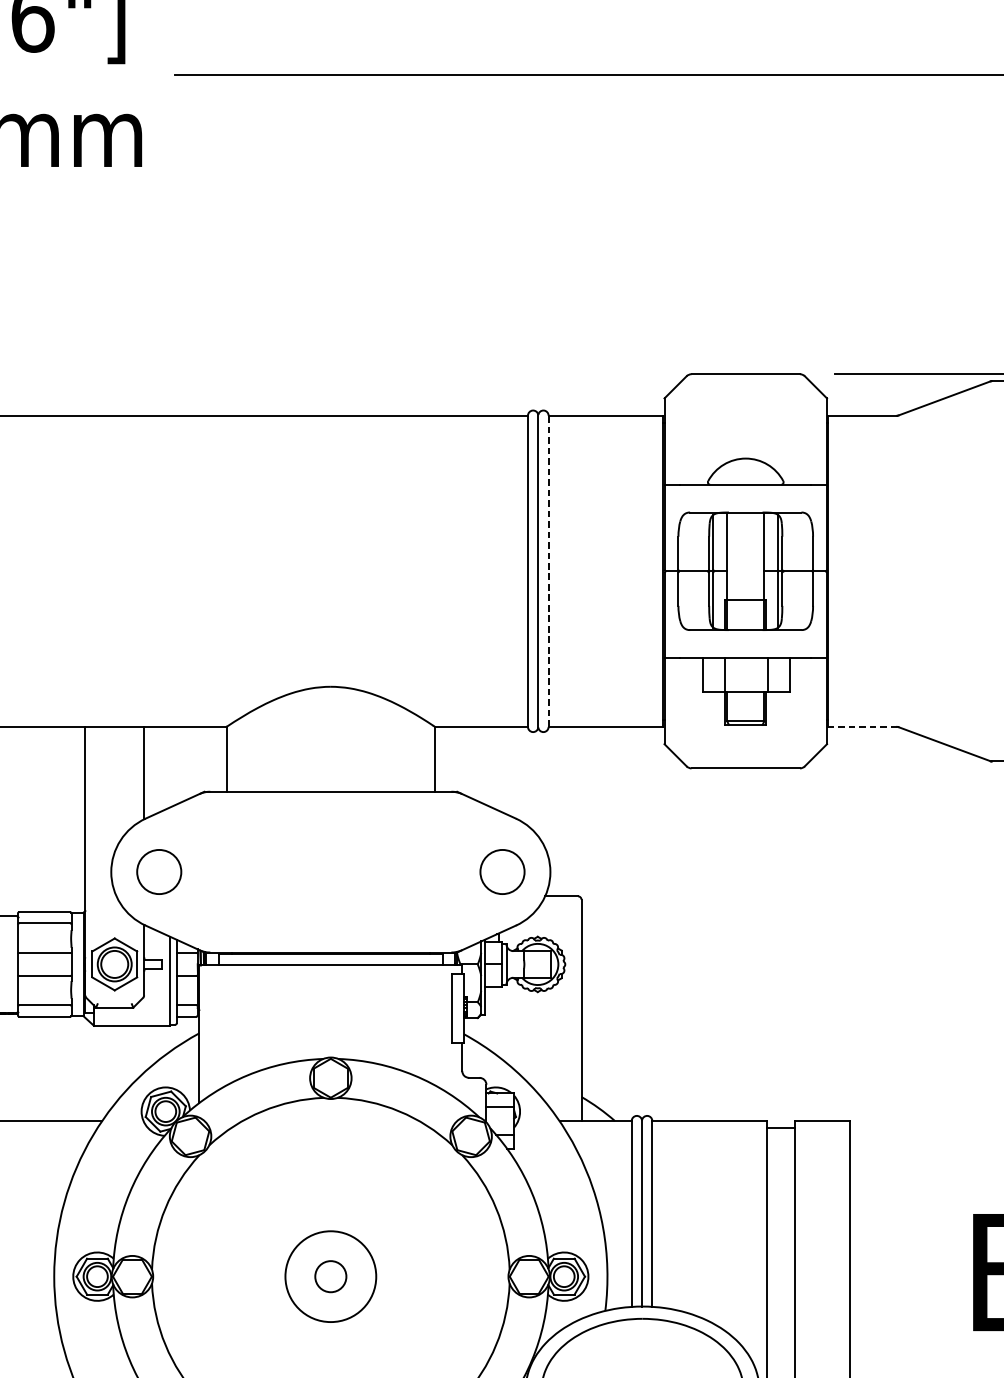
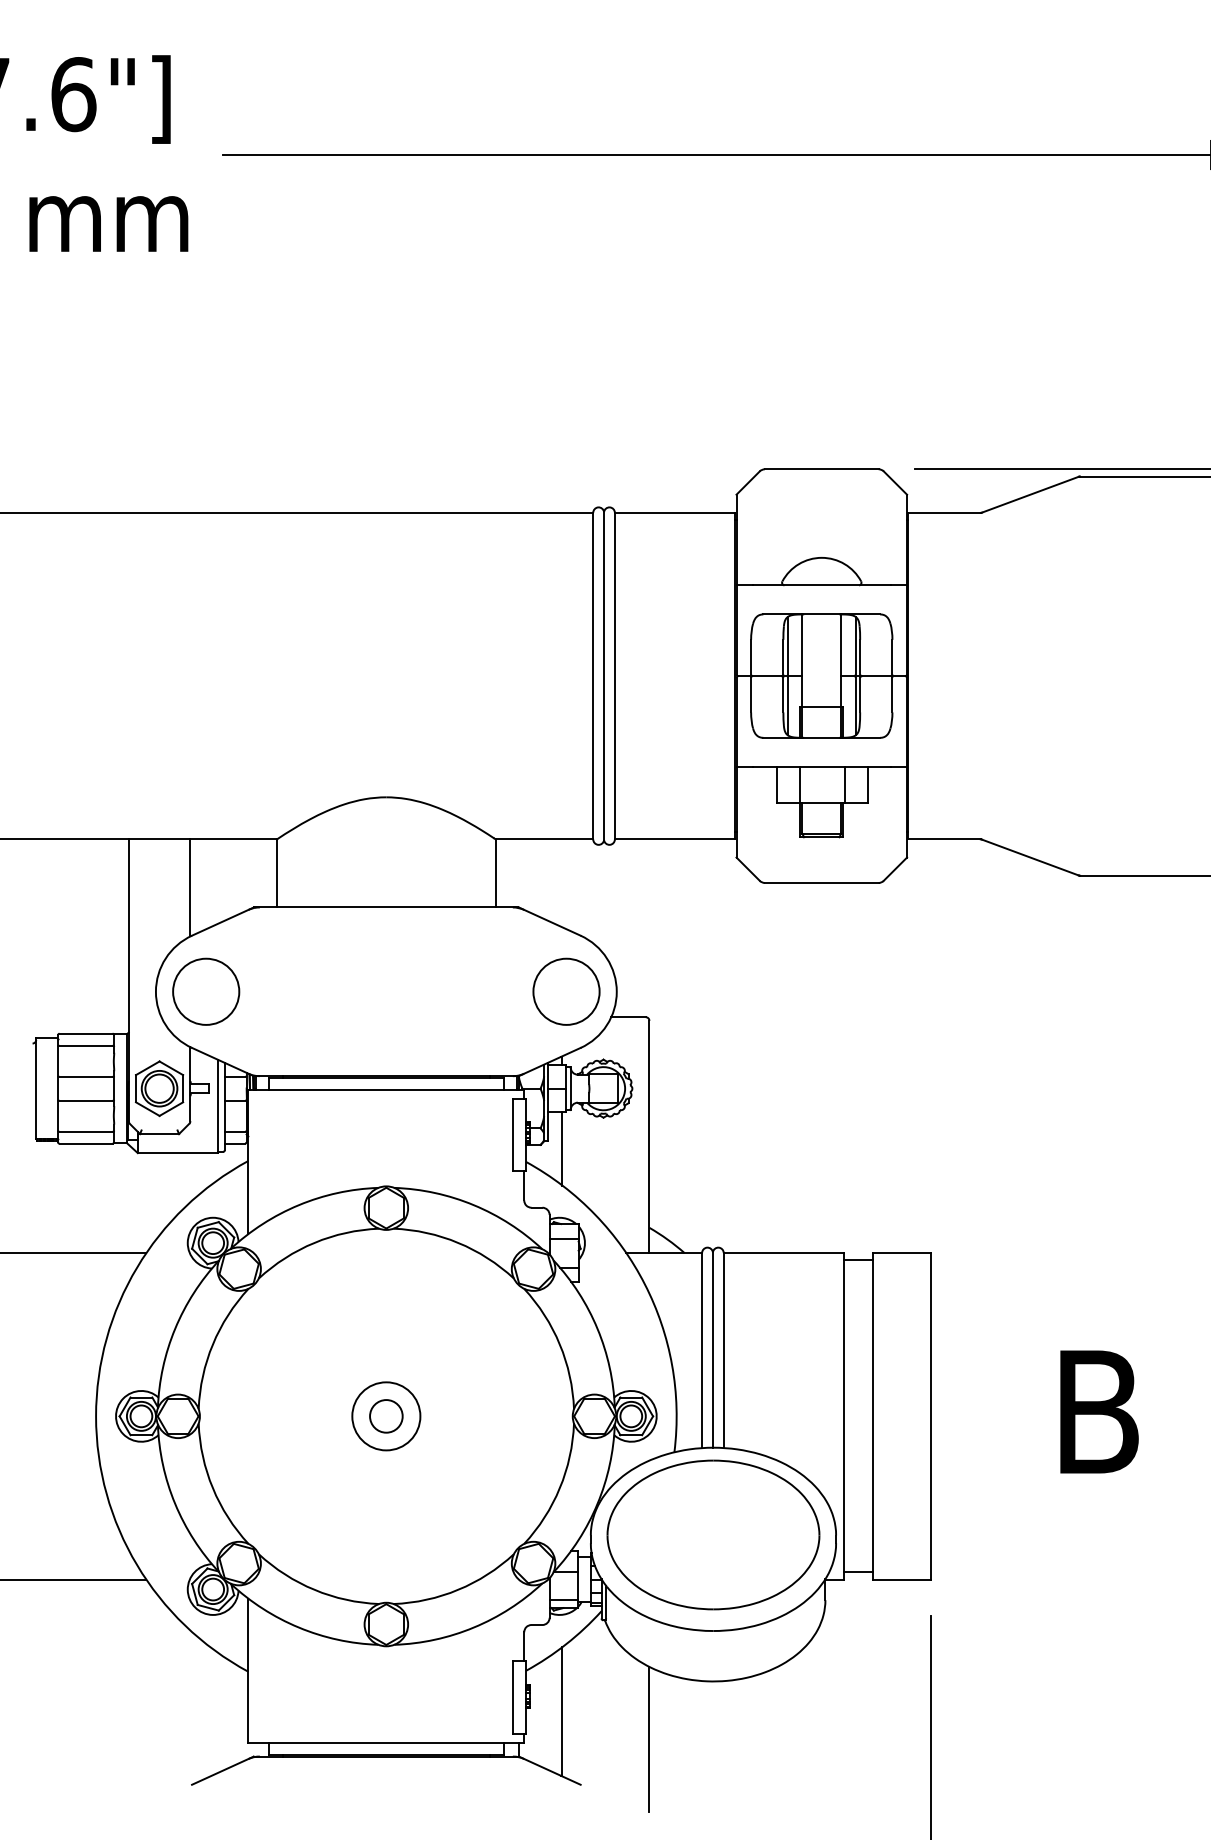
line: (548, 570) -> (614, 675), dashed -> solid
line: (862, 726) -> (944, 839), dashed -> solid
circle: (159, 871) -> (206, 991), size x1.43
circle: (502, 871) -> (566, 991), size x1.43
line: (498, 1021) -> (562, 1148), added
circle: (330, 1276) -> (386, 1416), size x0.71

